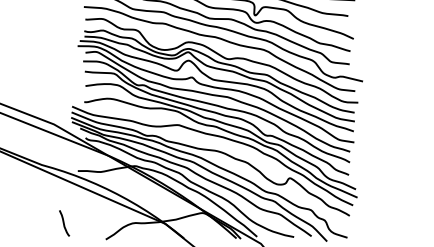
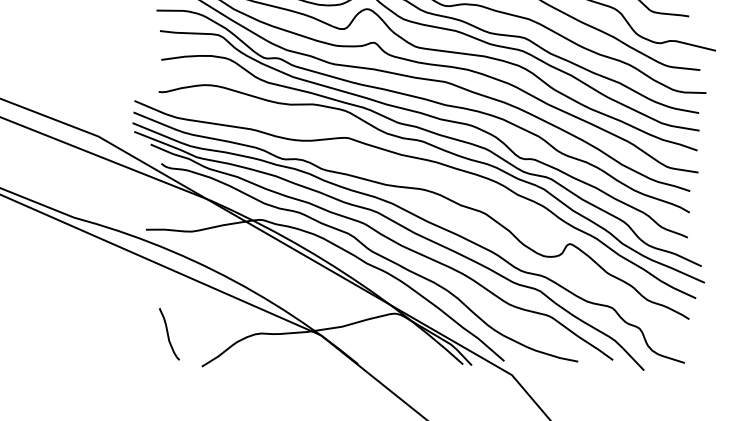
curve: (64, 223) -> (169, 334), moved

